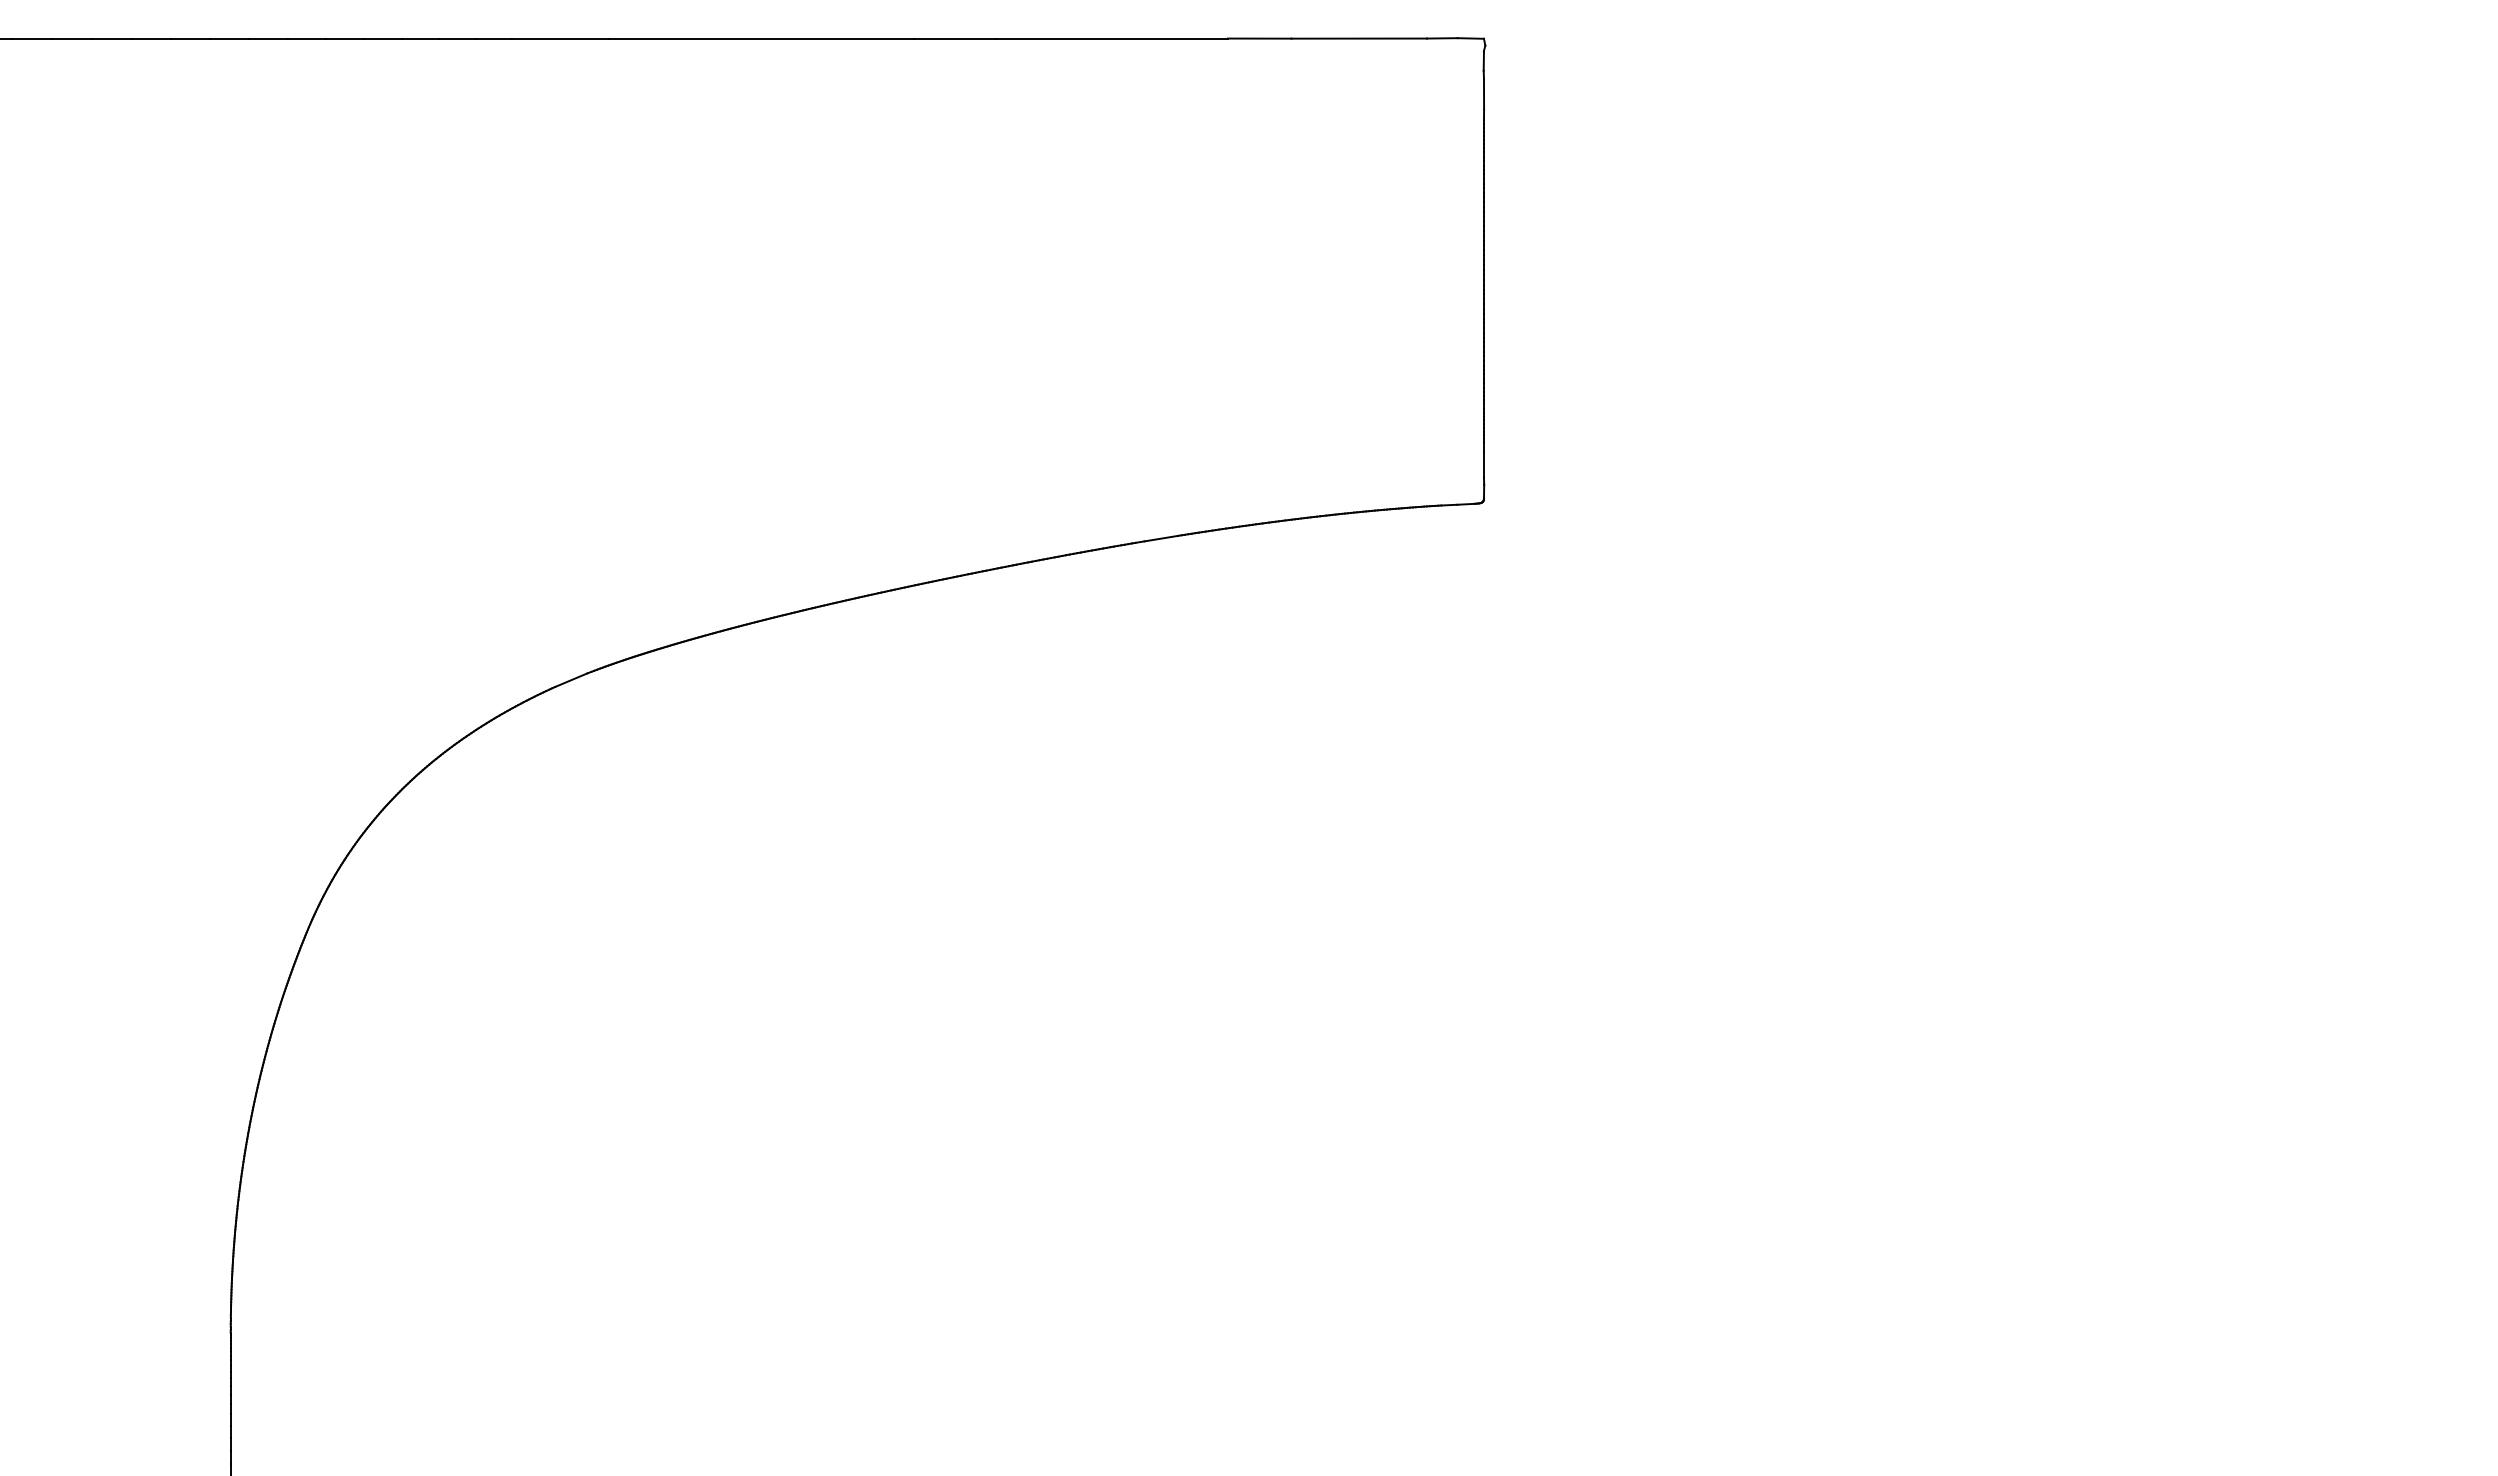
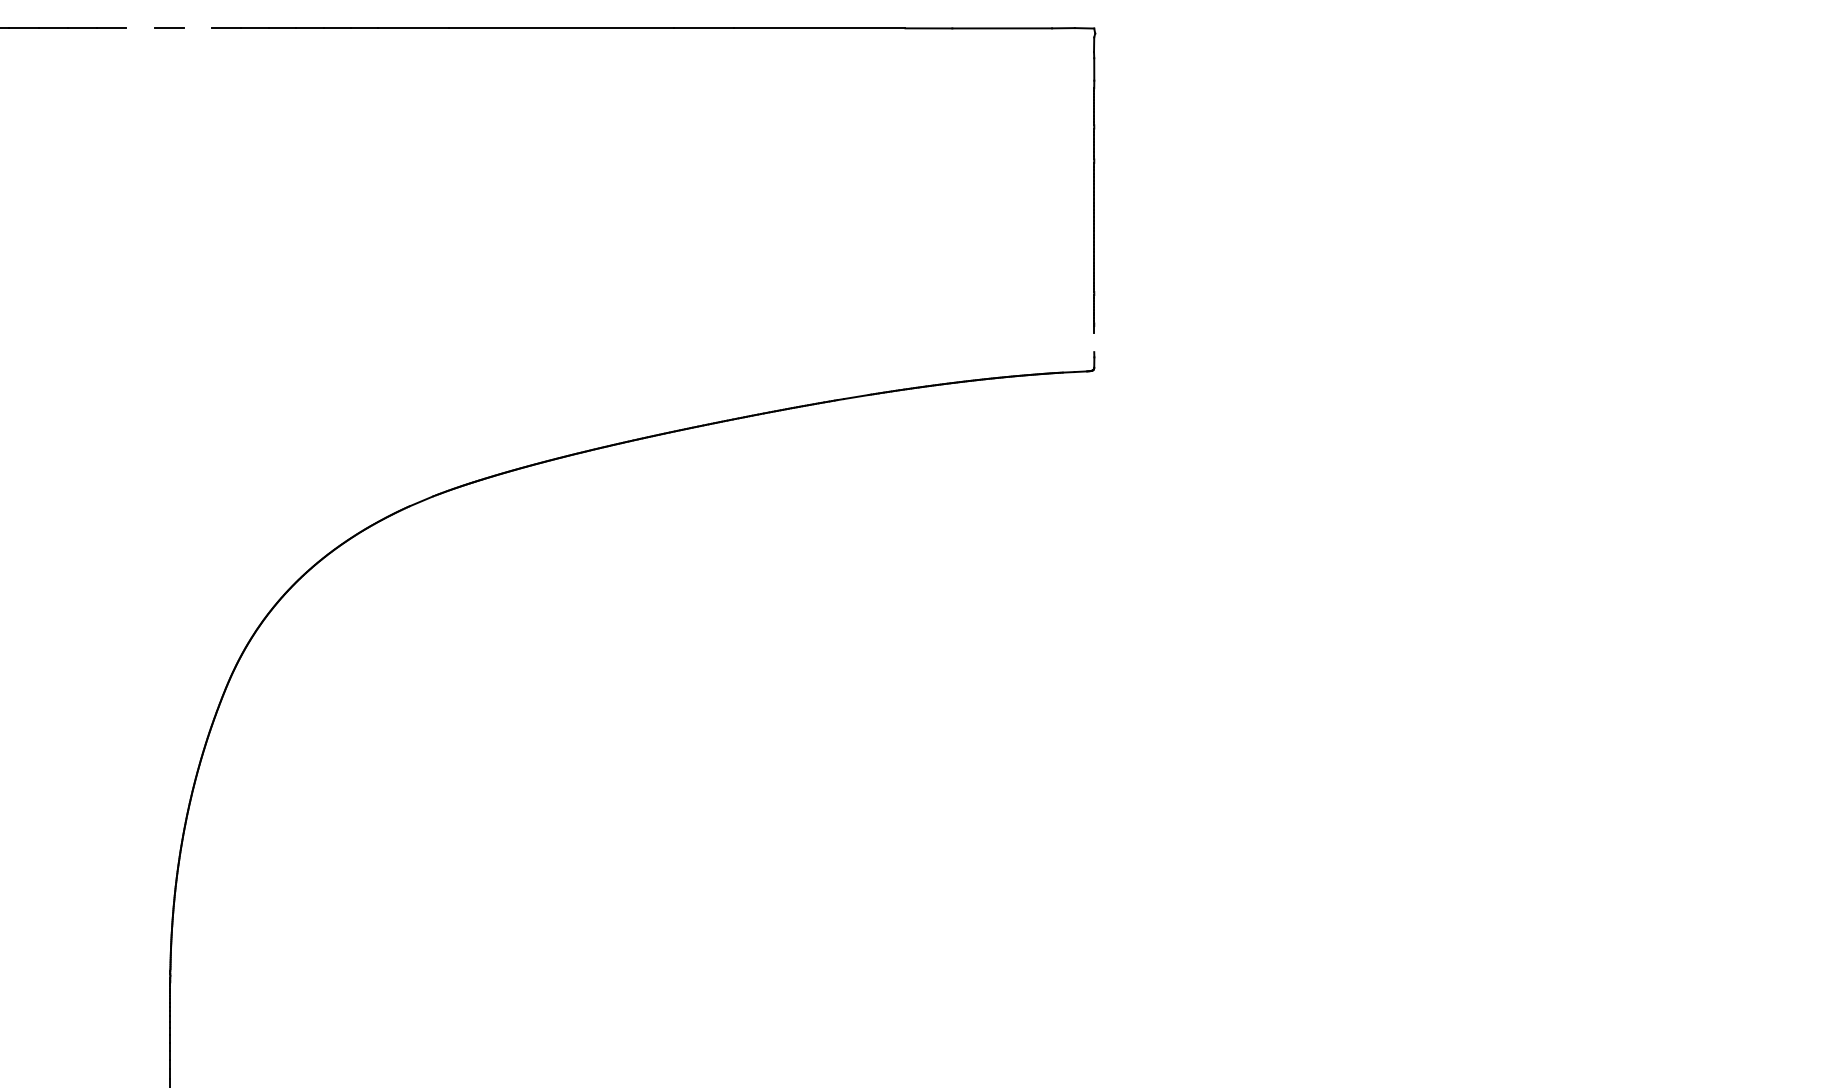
line: (190, 38) -> (140, 28), removed
line: (268, 38) -> (198, 28), removed
line: (1483, 464) -> (1093, 342), removed

